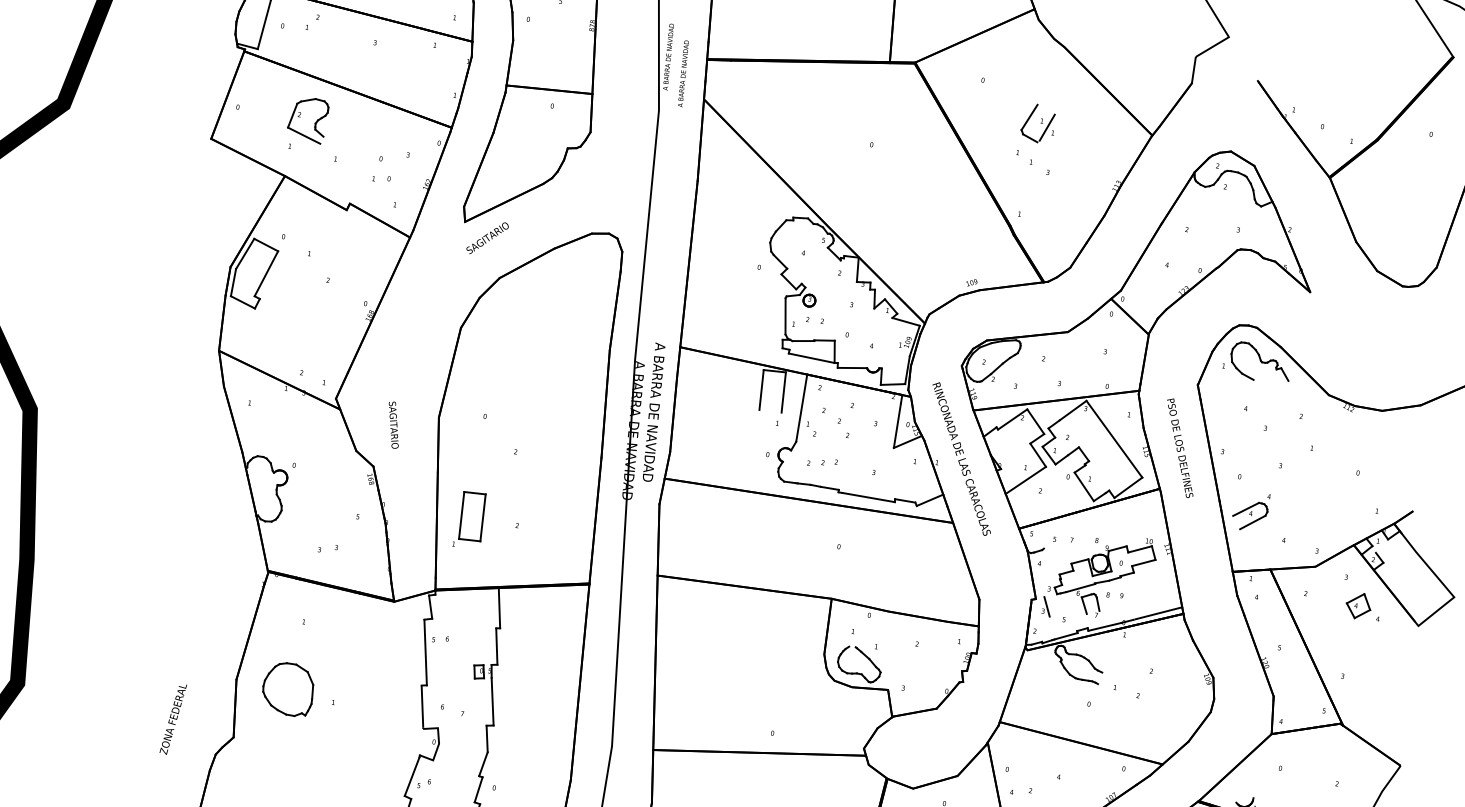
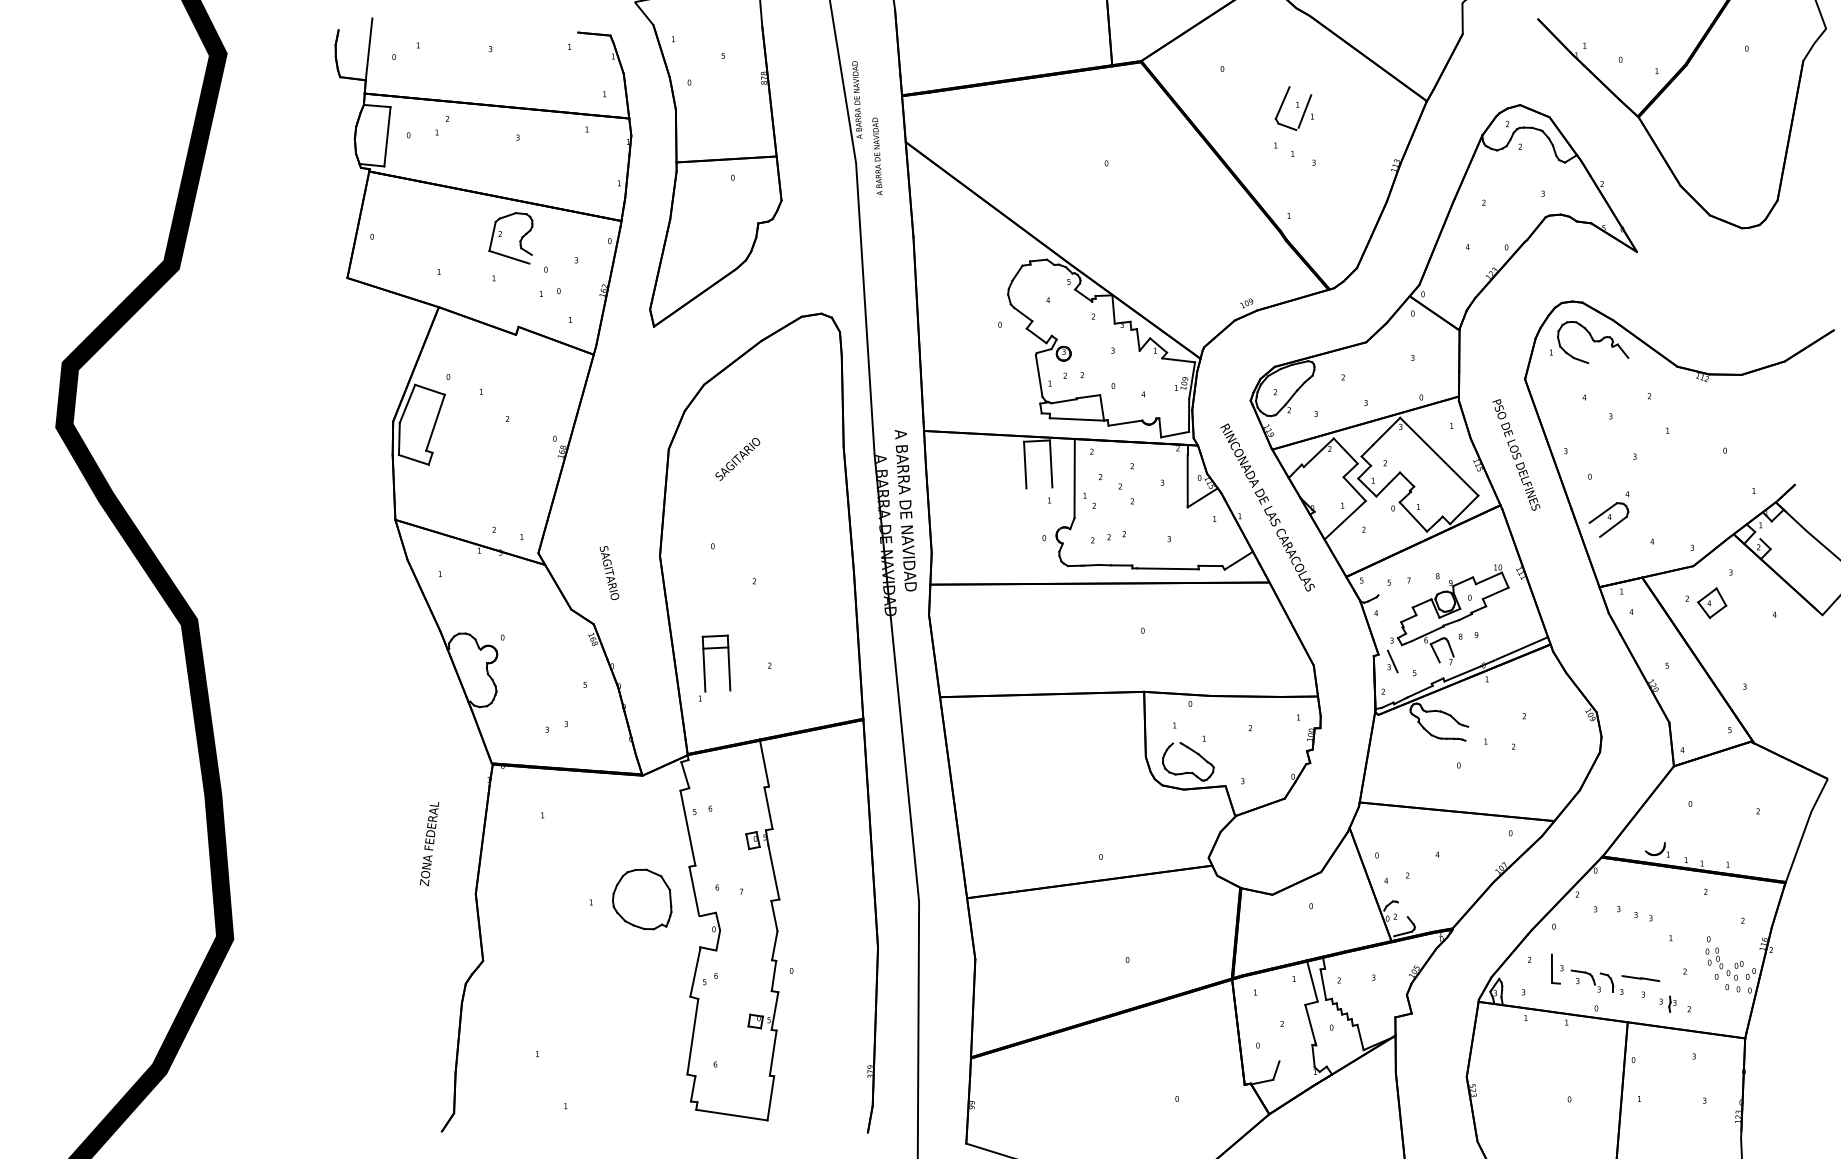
text: (683, 73) -> (877, 156), moved
part: (300, 116) -> (501, 236), moved
text: (487, 238) -> (737, 459), moved
line: (469, 539) -> (715, 647), moved
part: (1358, 605) -> (1712, 602), moved
part: (288, 689) -> (642, 899), moved
text: (173, 719) -> (429, 844), moved

